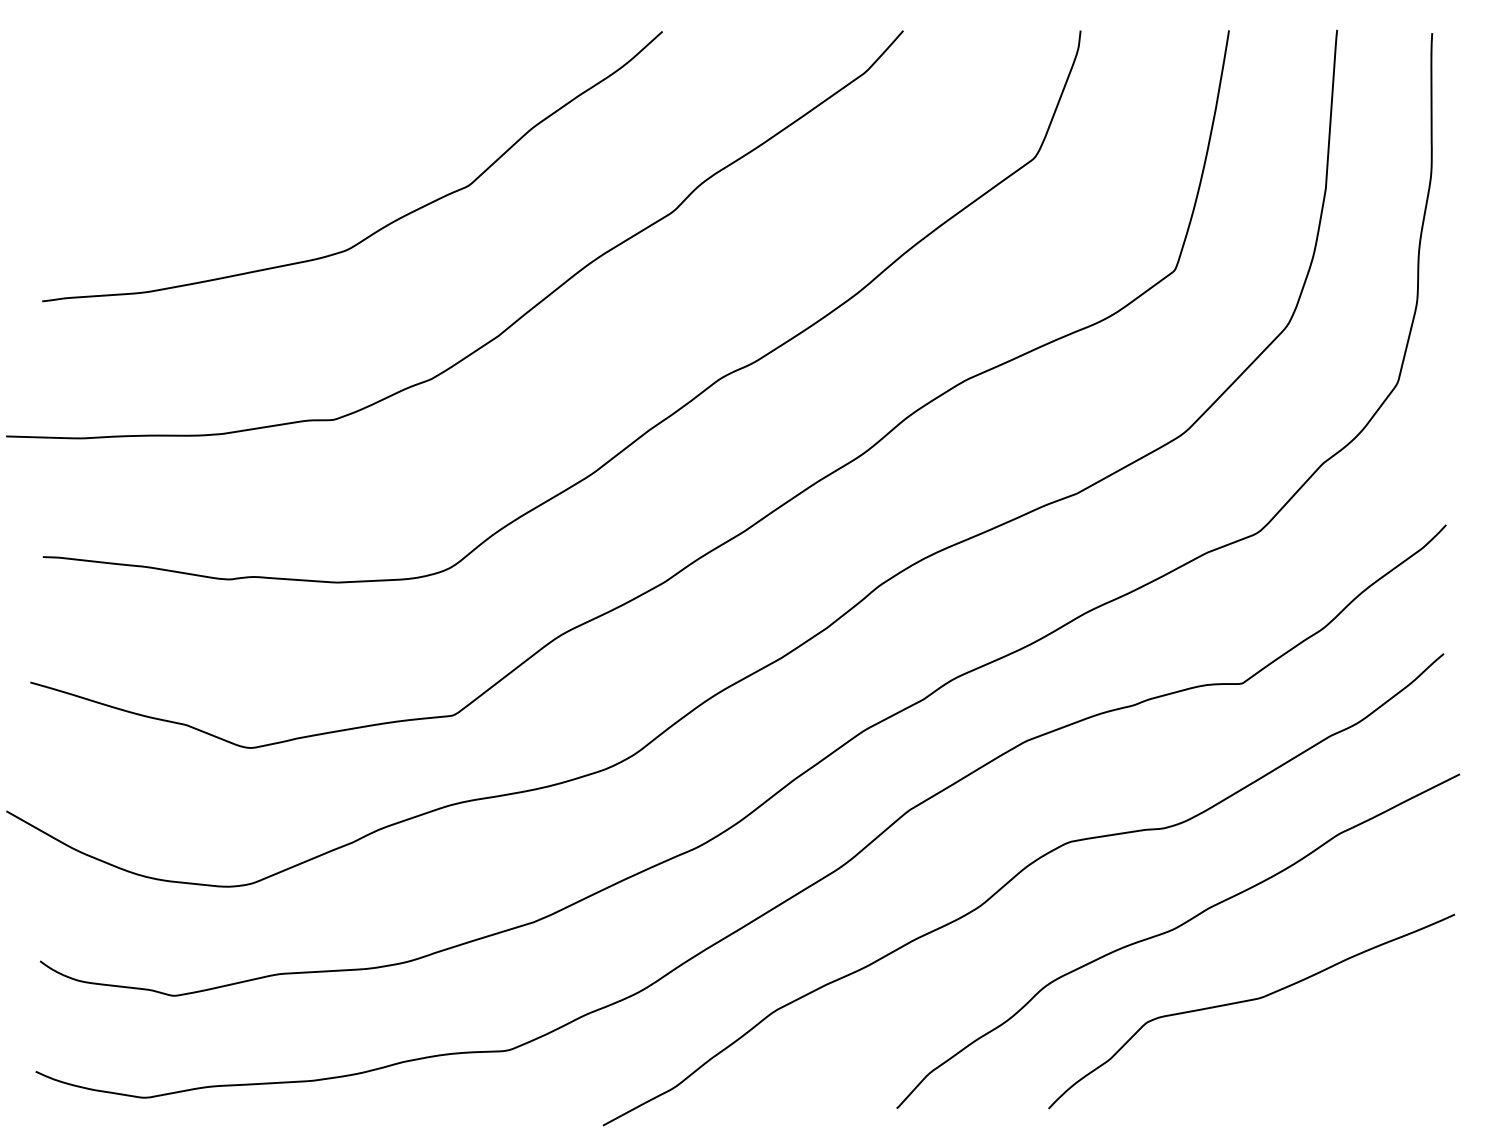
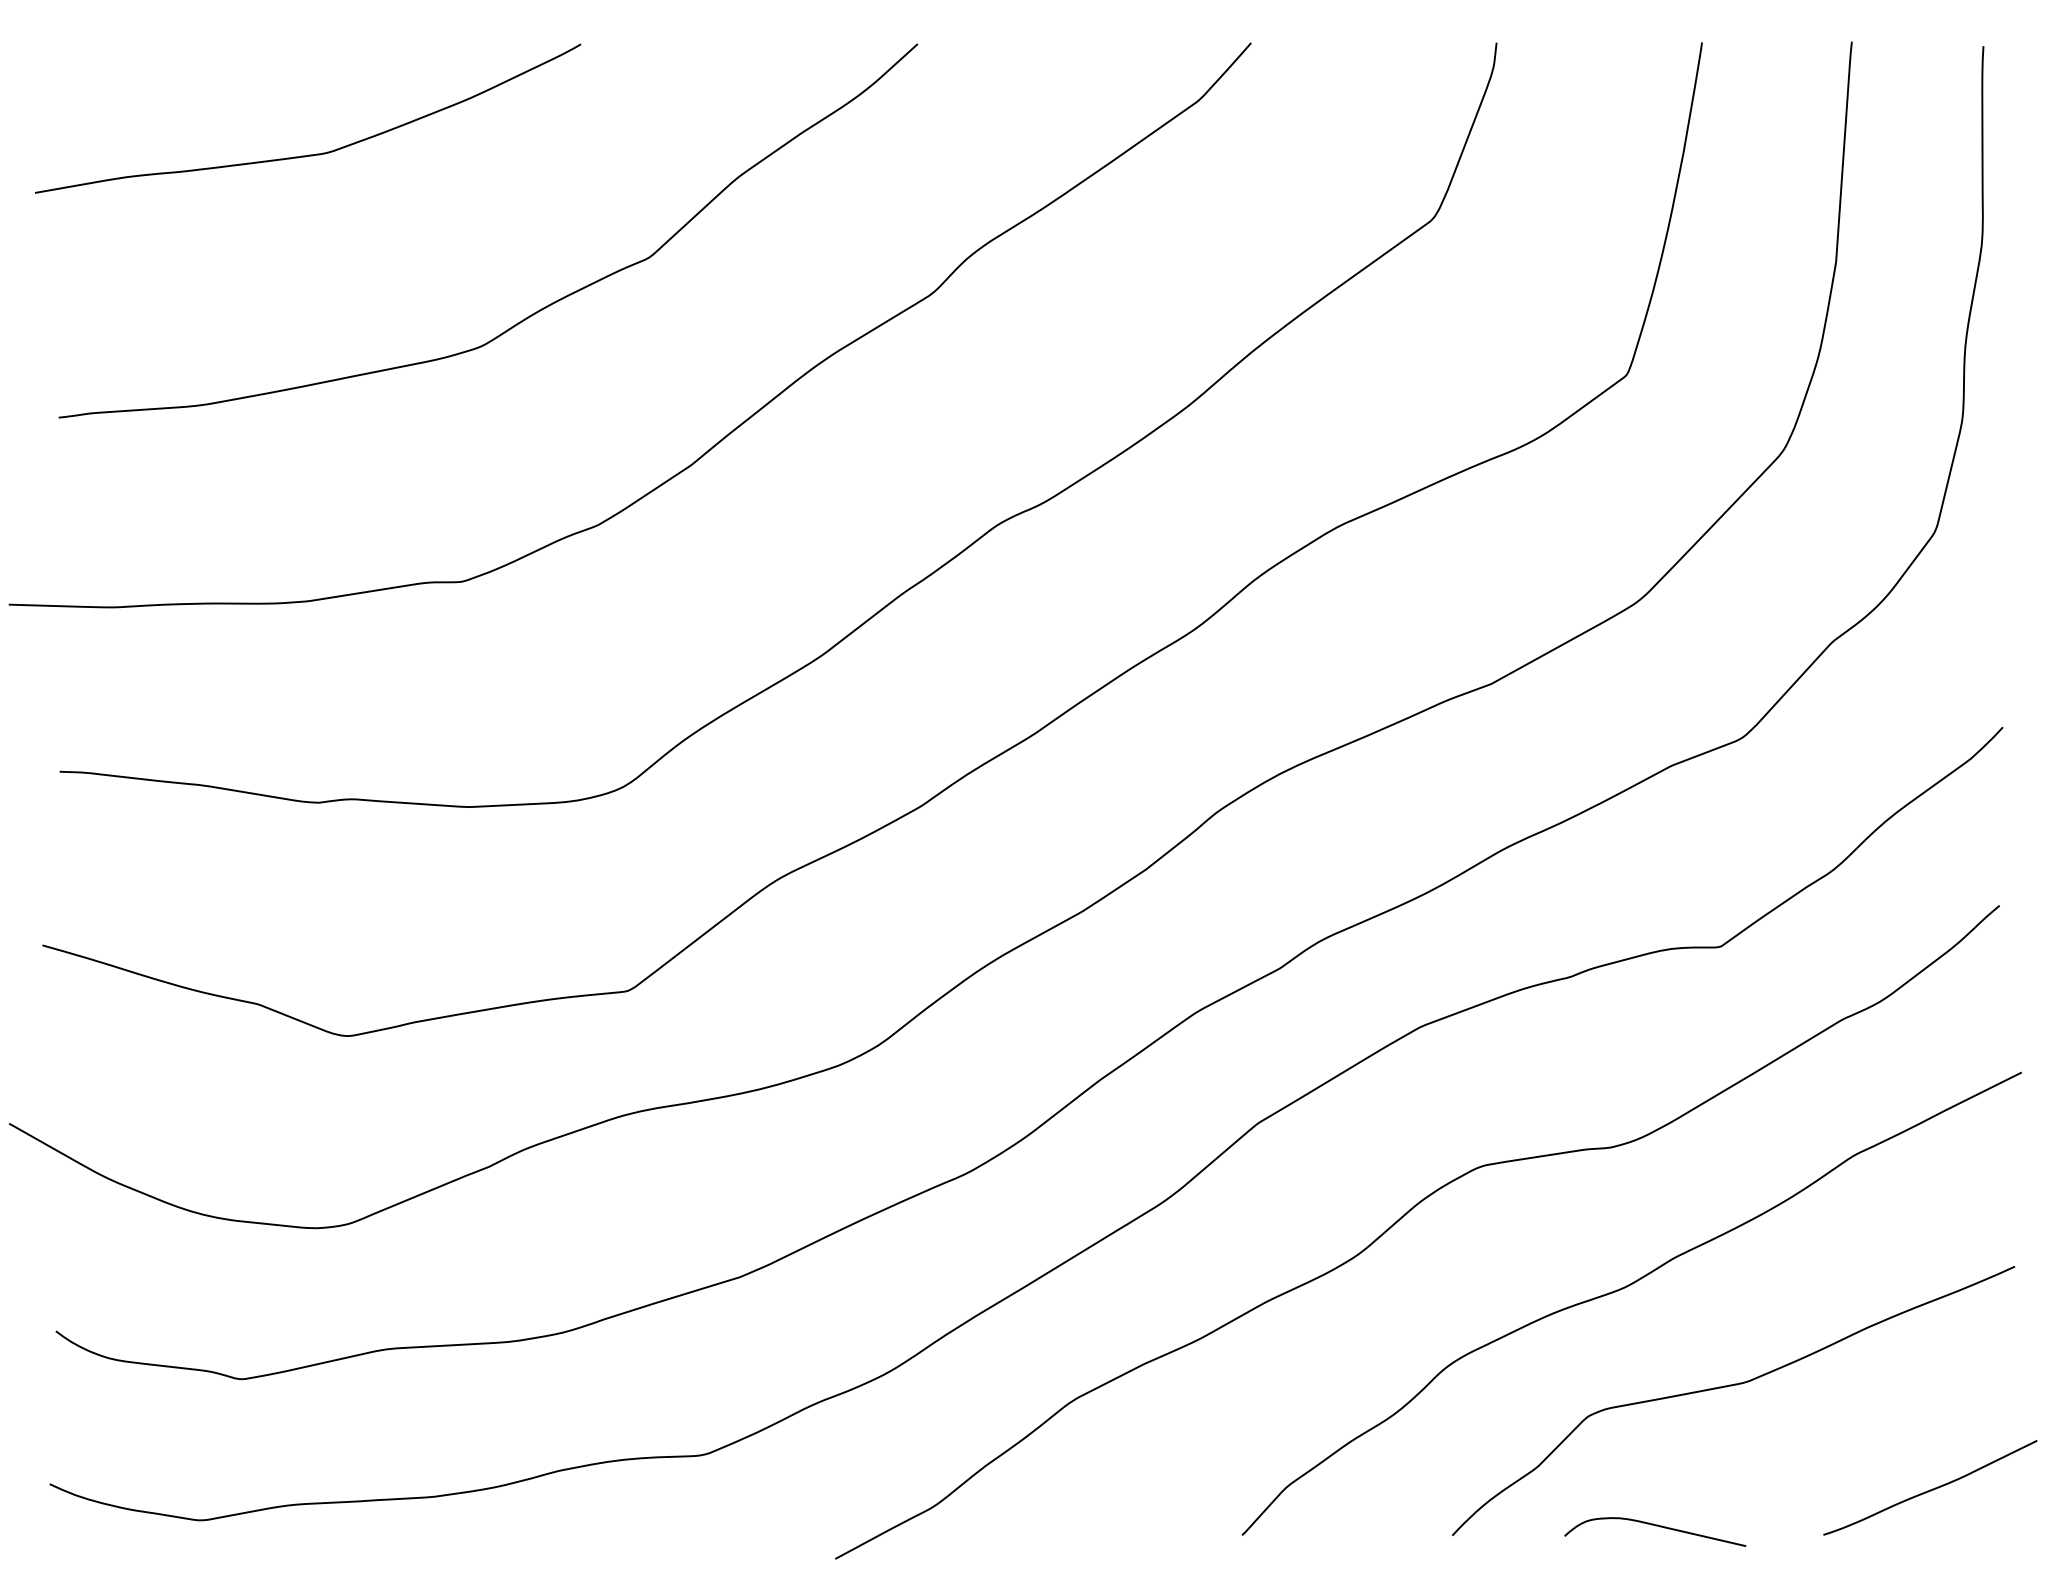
curve: (222, 111) -> (308, 154), added
curve: (1393, 1075) -> (1930, 1489), added
curve: (1195, 1102) -> (1655, 1526), added

